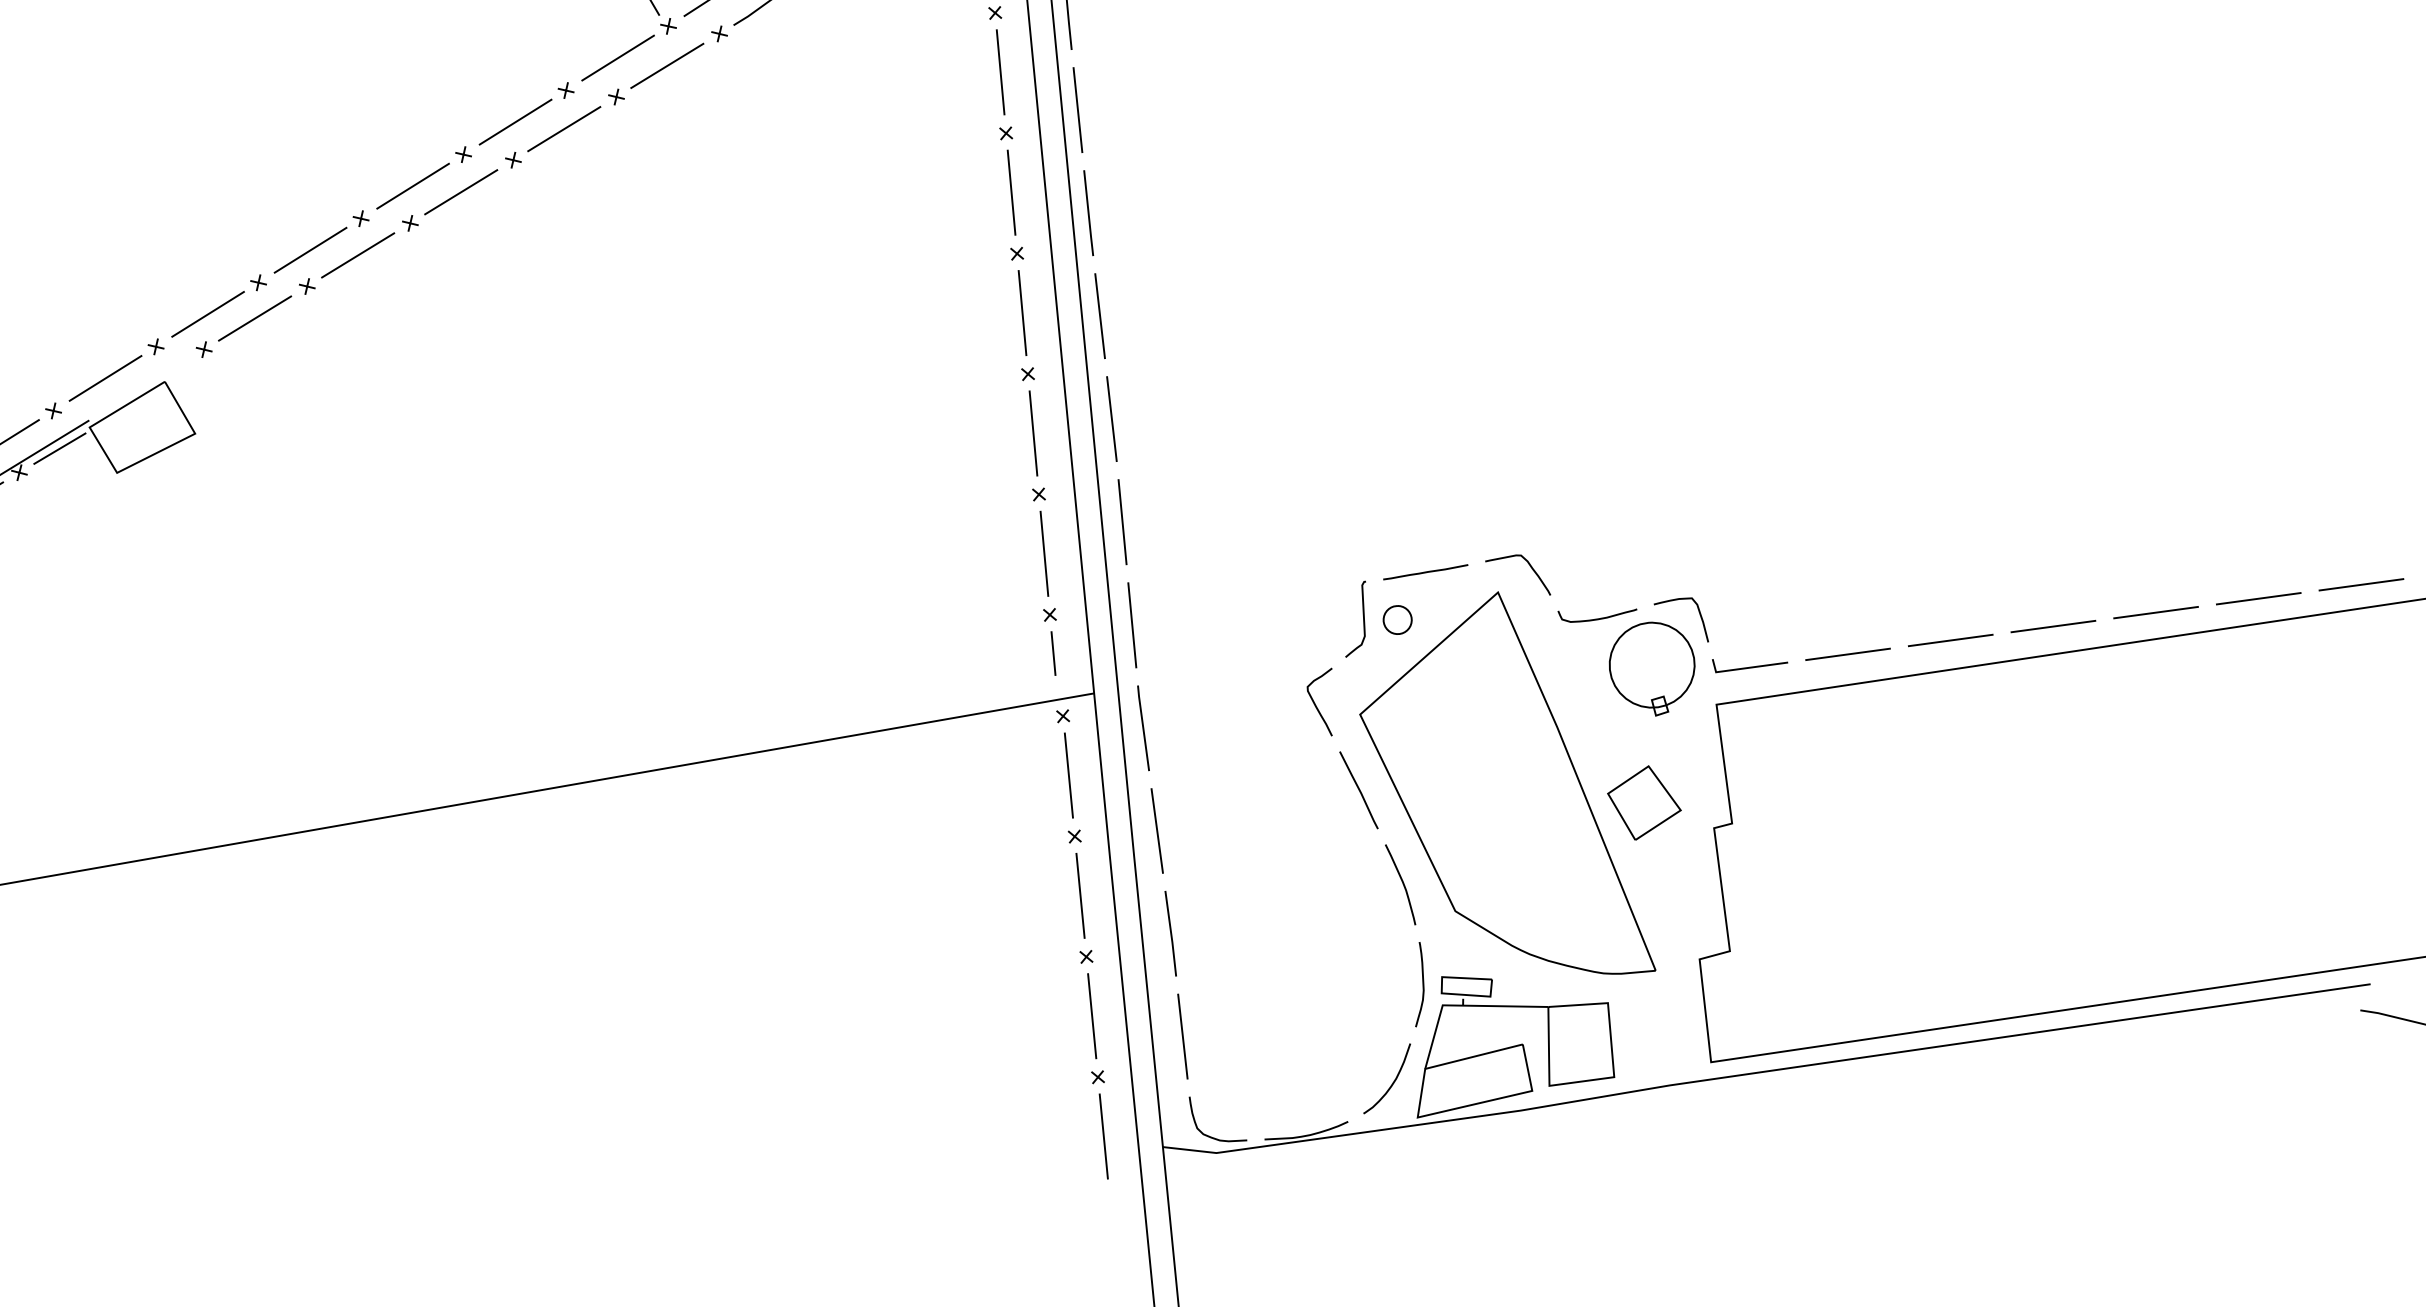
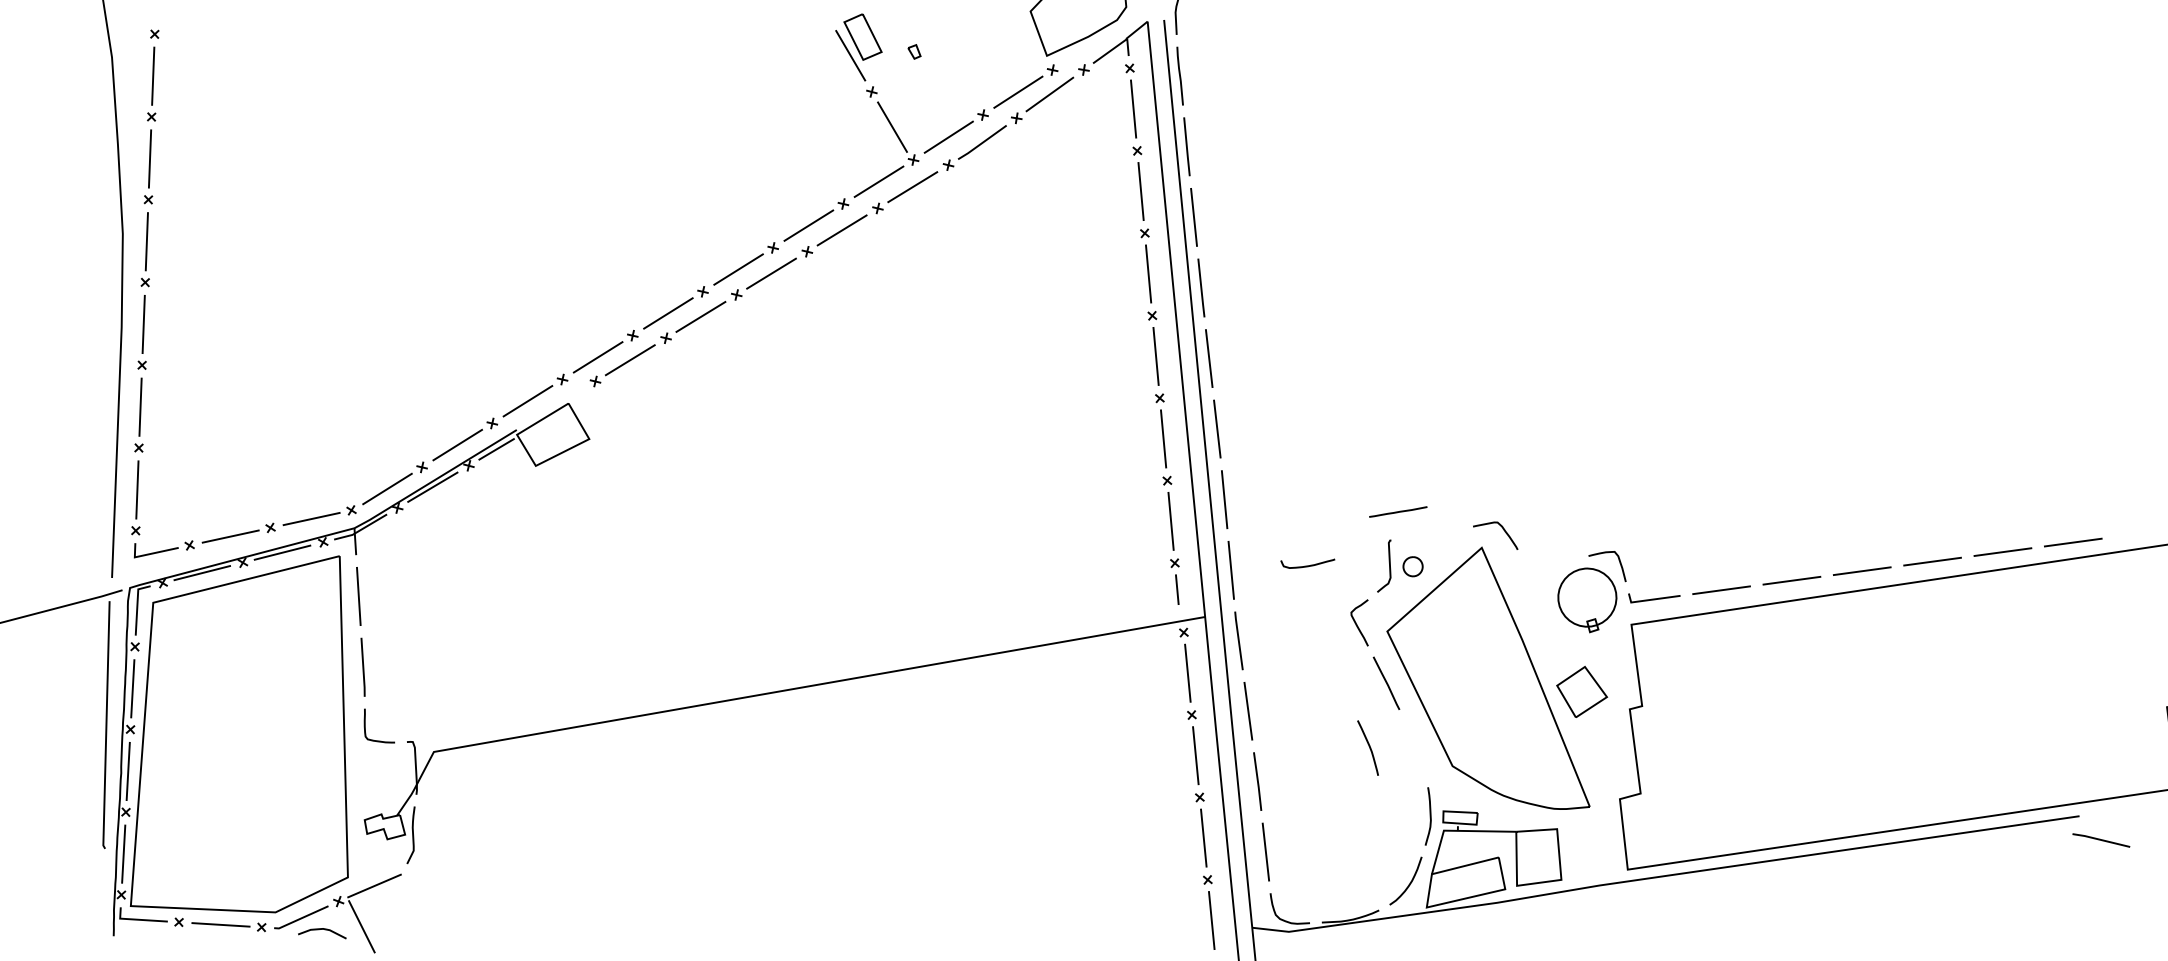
line: (1426, 571) -> (1398, 511), moved
curve: (1596, 618) -> (1307, 565), moved
curve: (1401, 882) -> (1368, 746), moved

